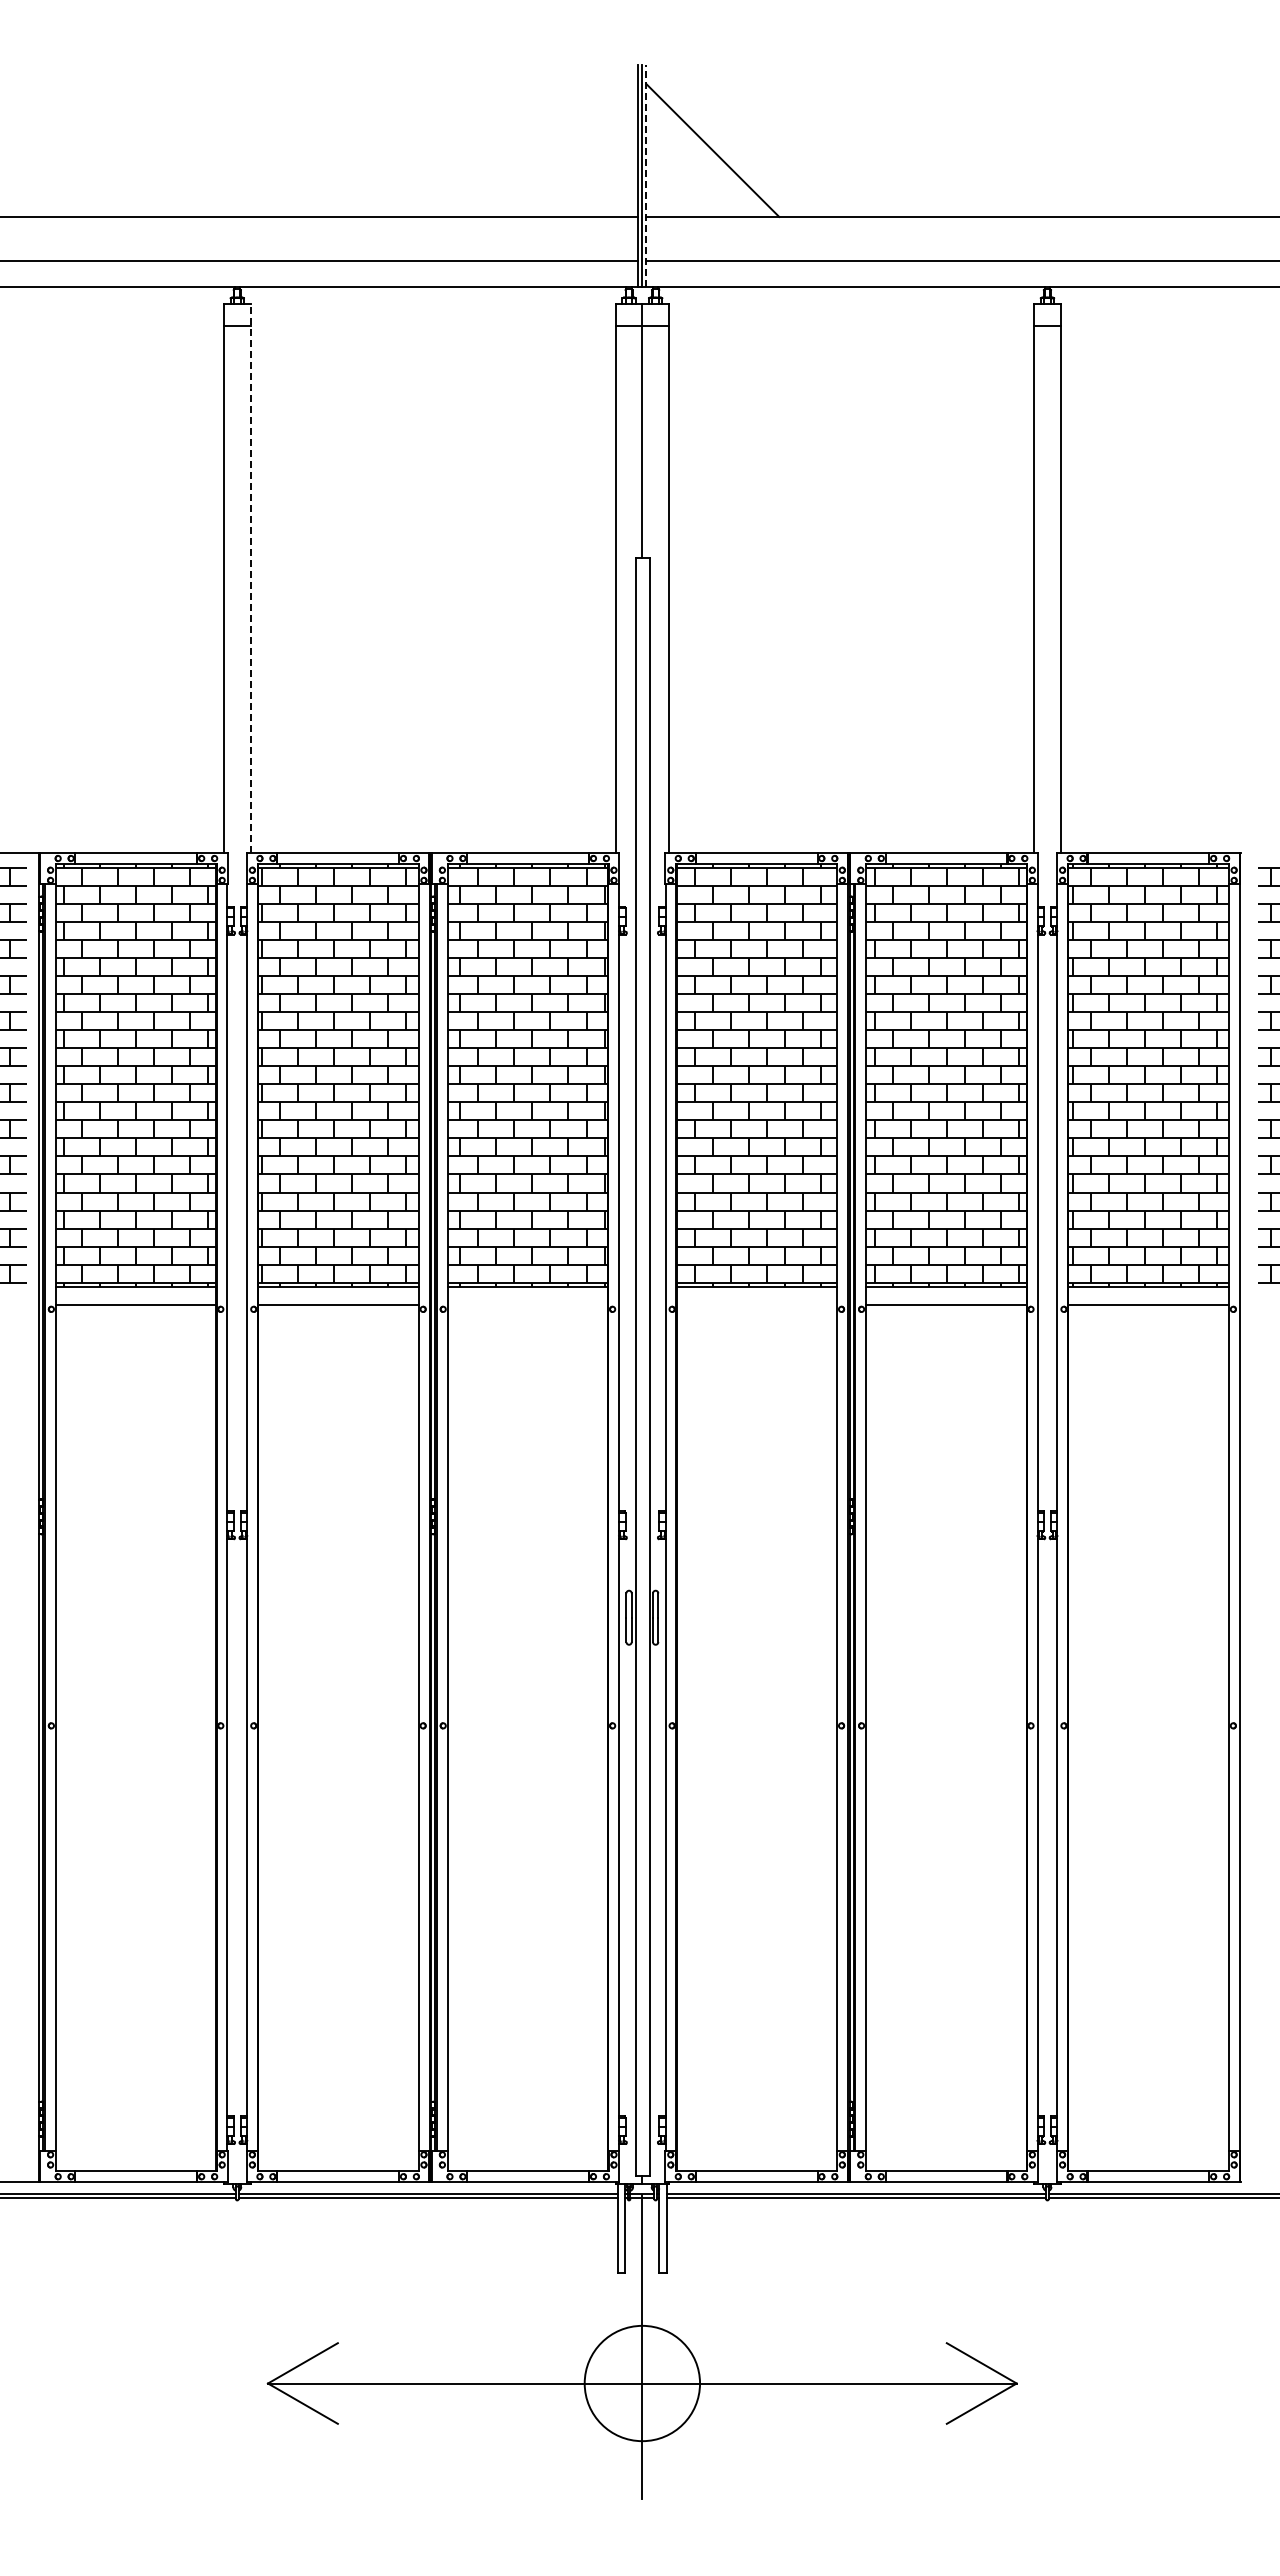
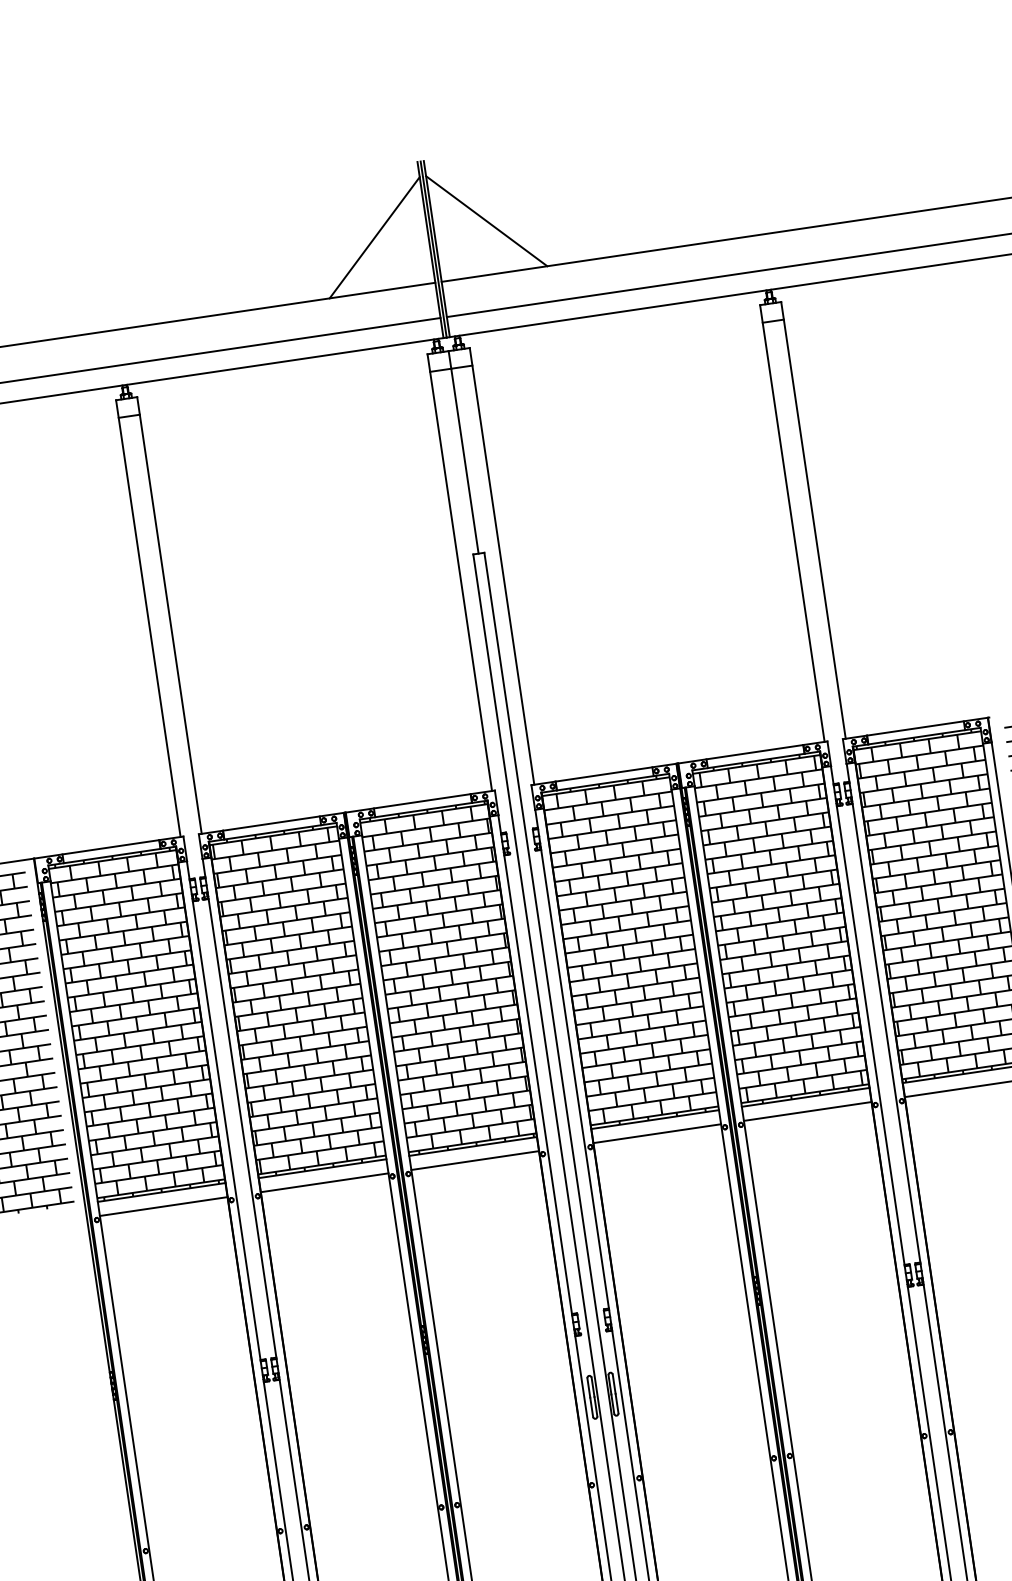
line: (571, 150) -> (374, 237), added
line: (646, 175) -> (436, 248), dashed -> solid
line: (250, 578) -> (169, 615), dashed -> solid
line: (527, 1304) -> (474, 1160), added
line: (756, 1304) -> (656, 1133), added

